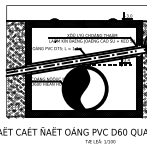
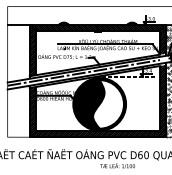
hatch: (15, 45) -> (17, 53), removed
hatch: (15, 94) -> (17, 110), removed

